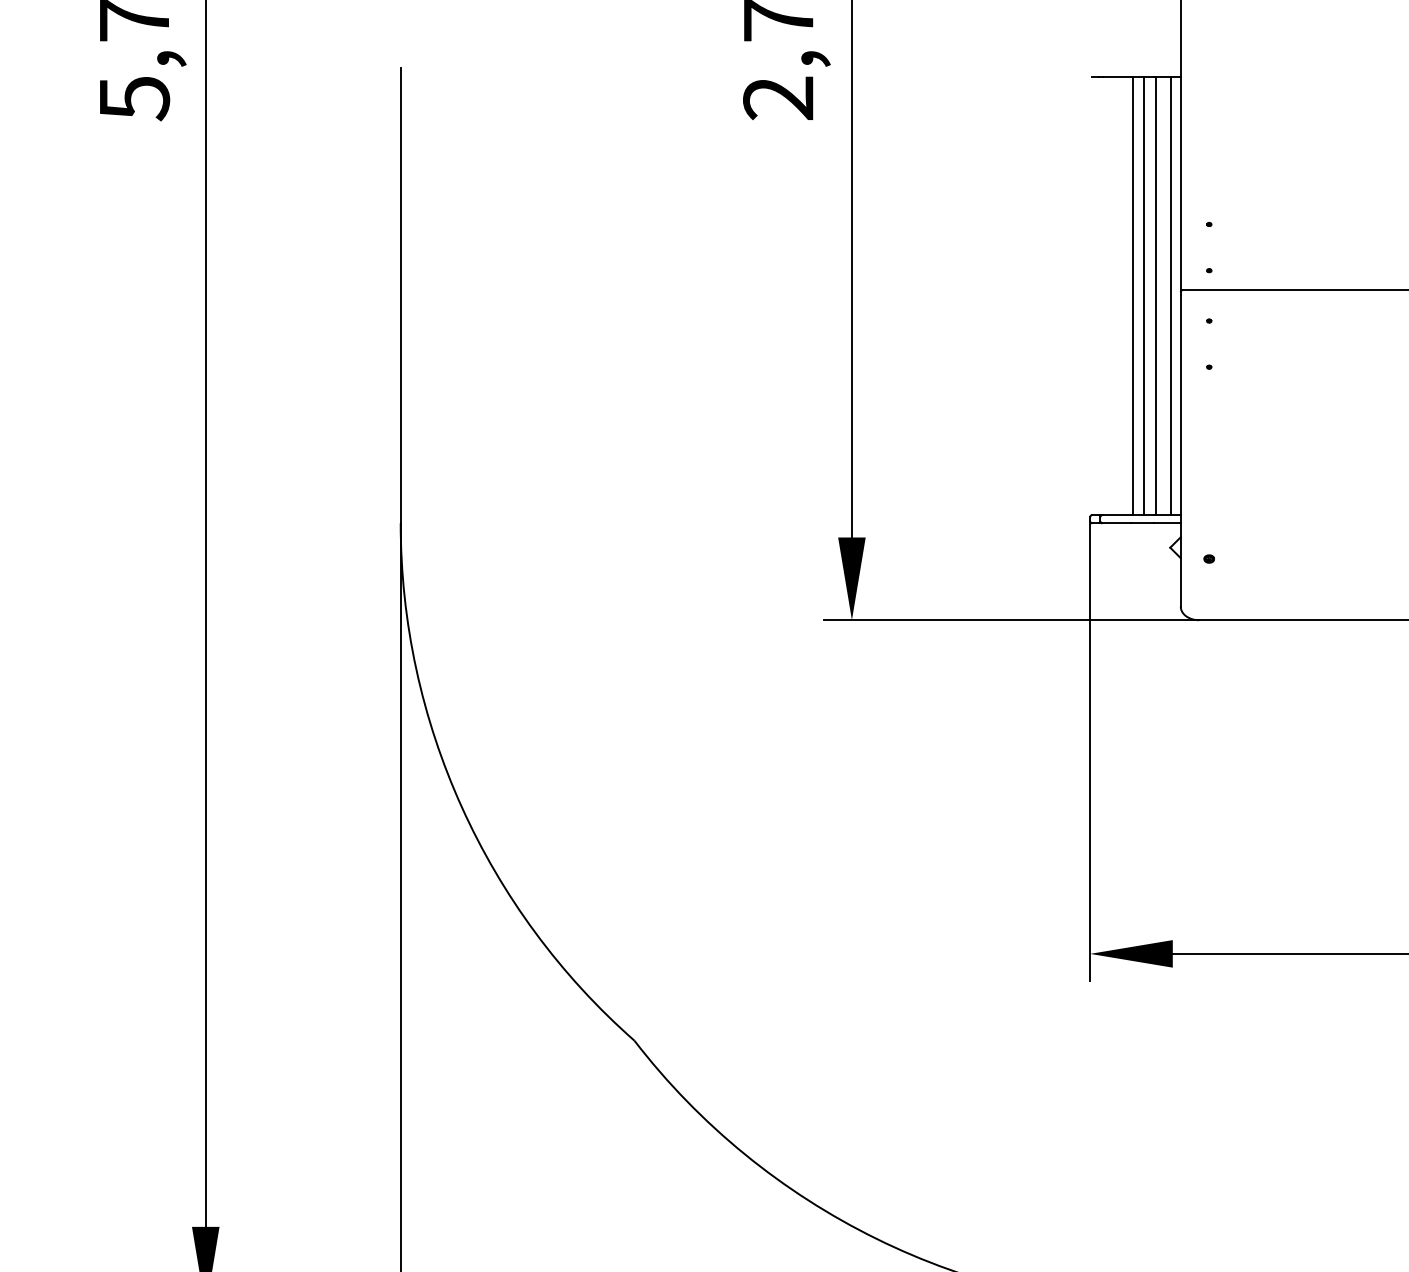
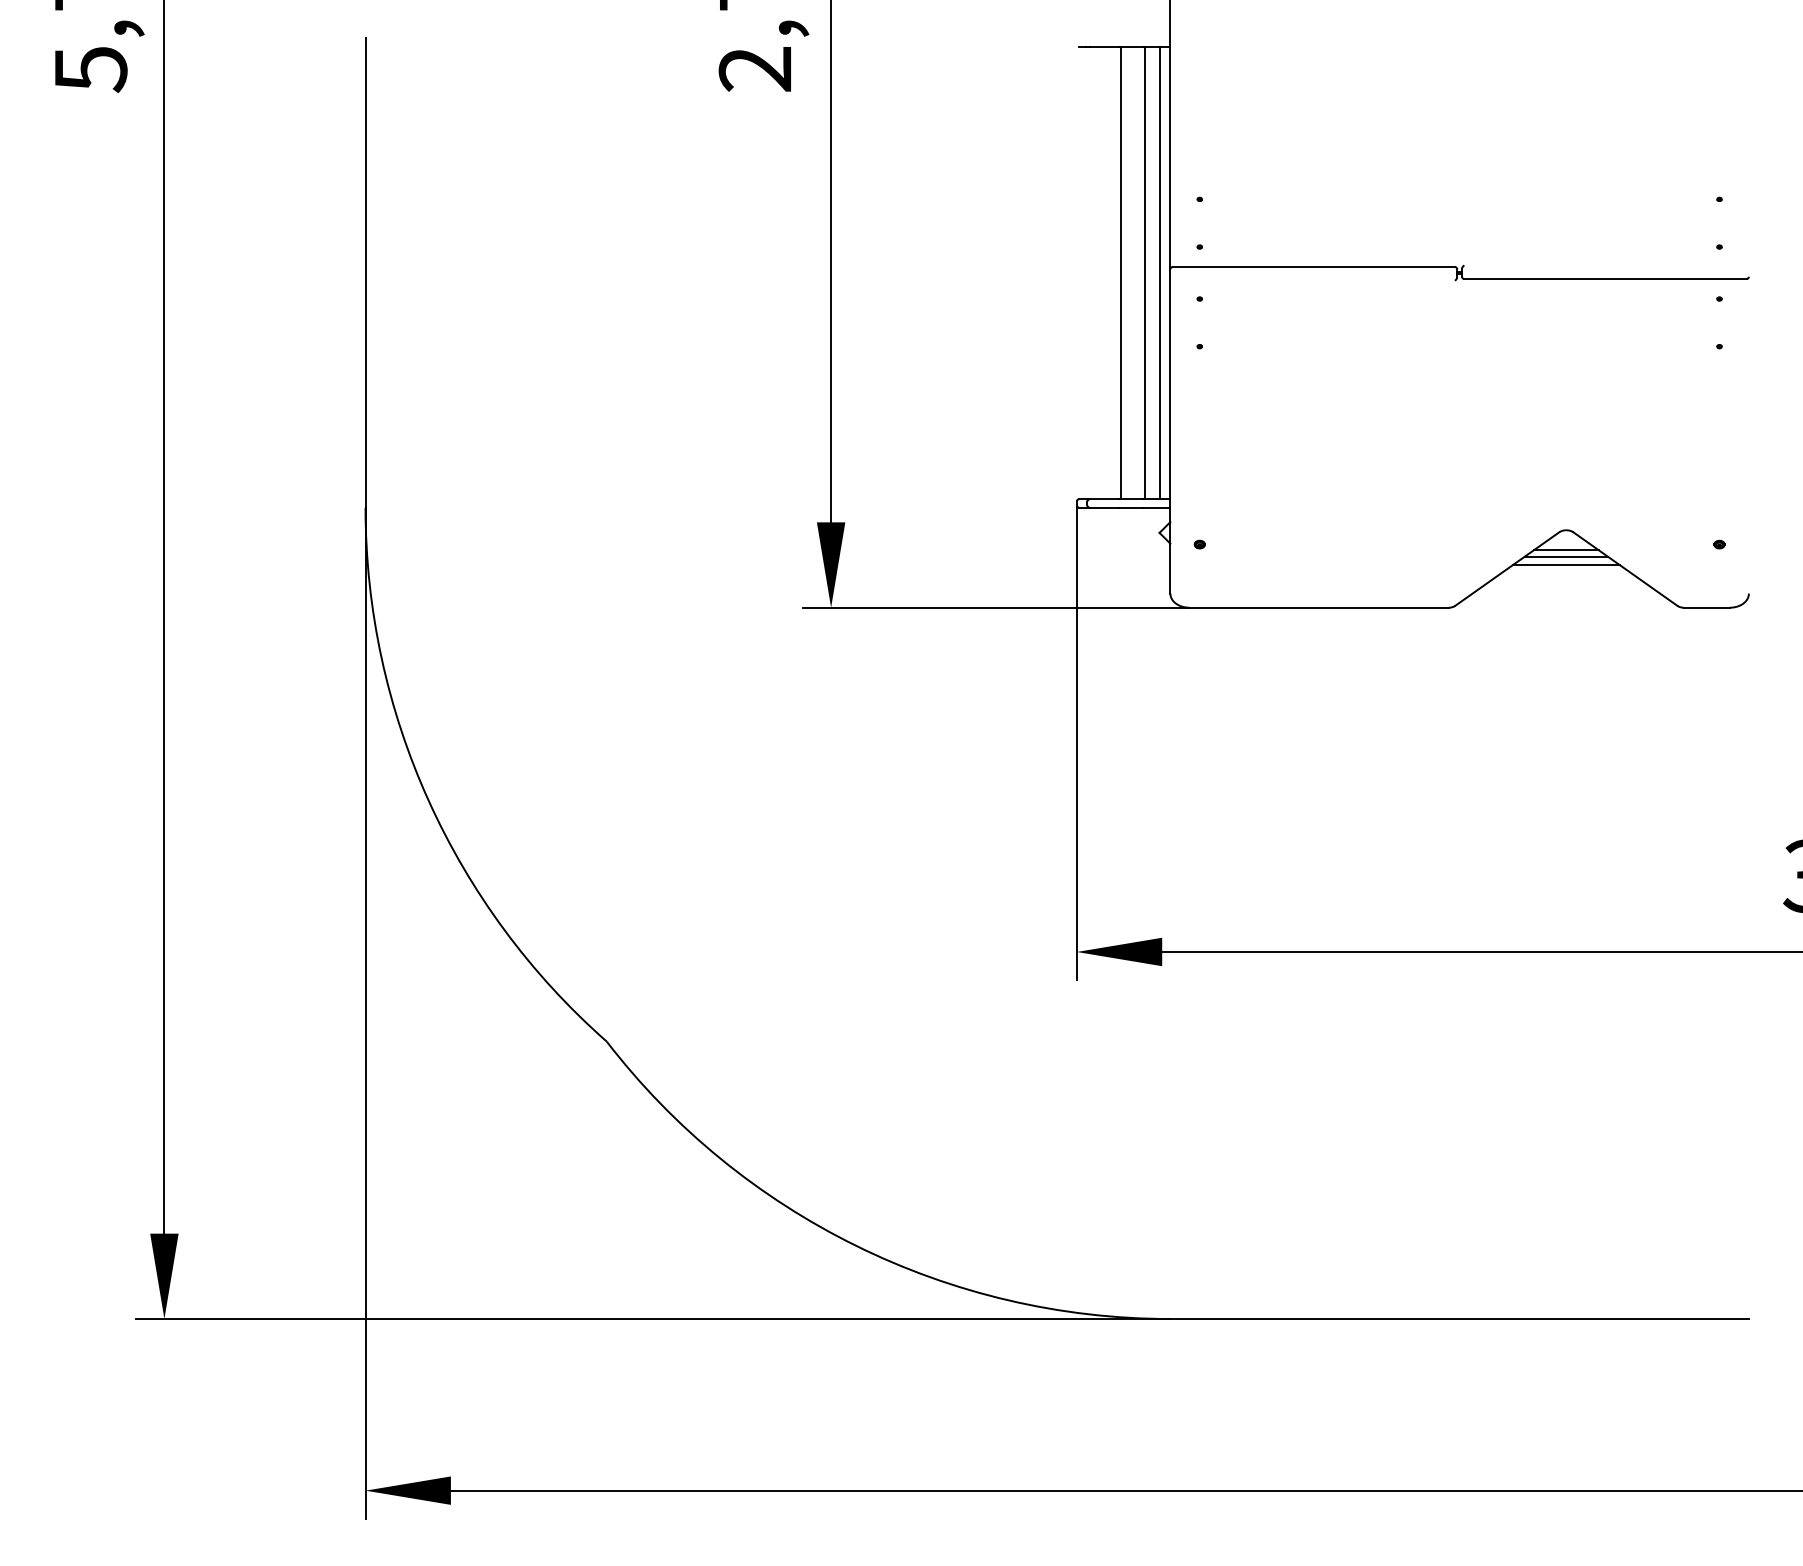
line: (1144, 295) -> (1132, 272), removed

